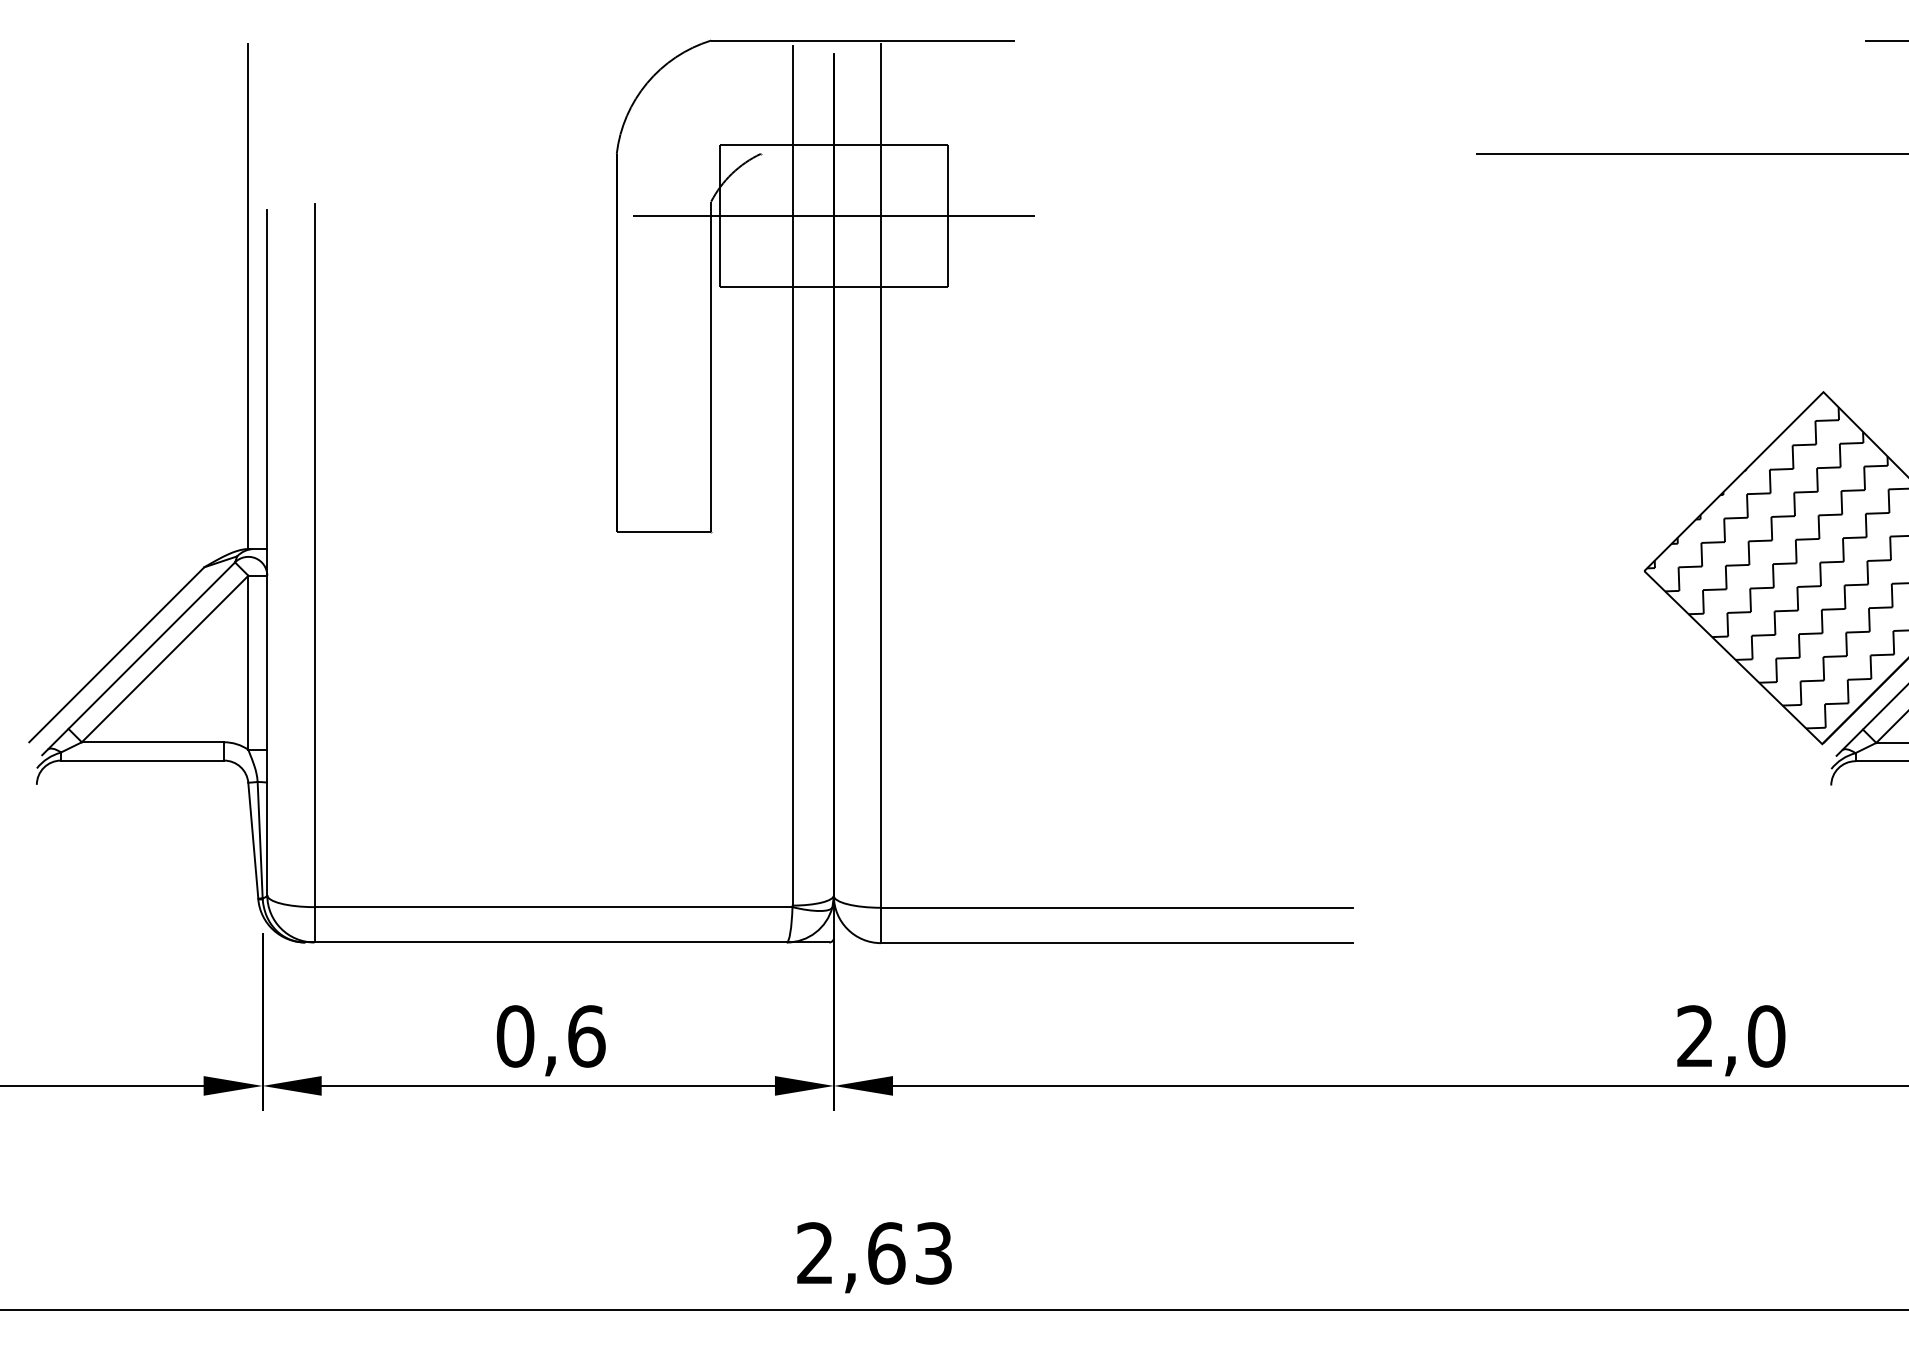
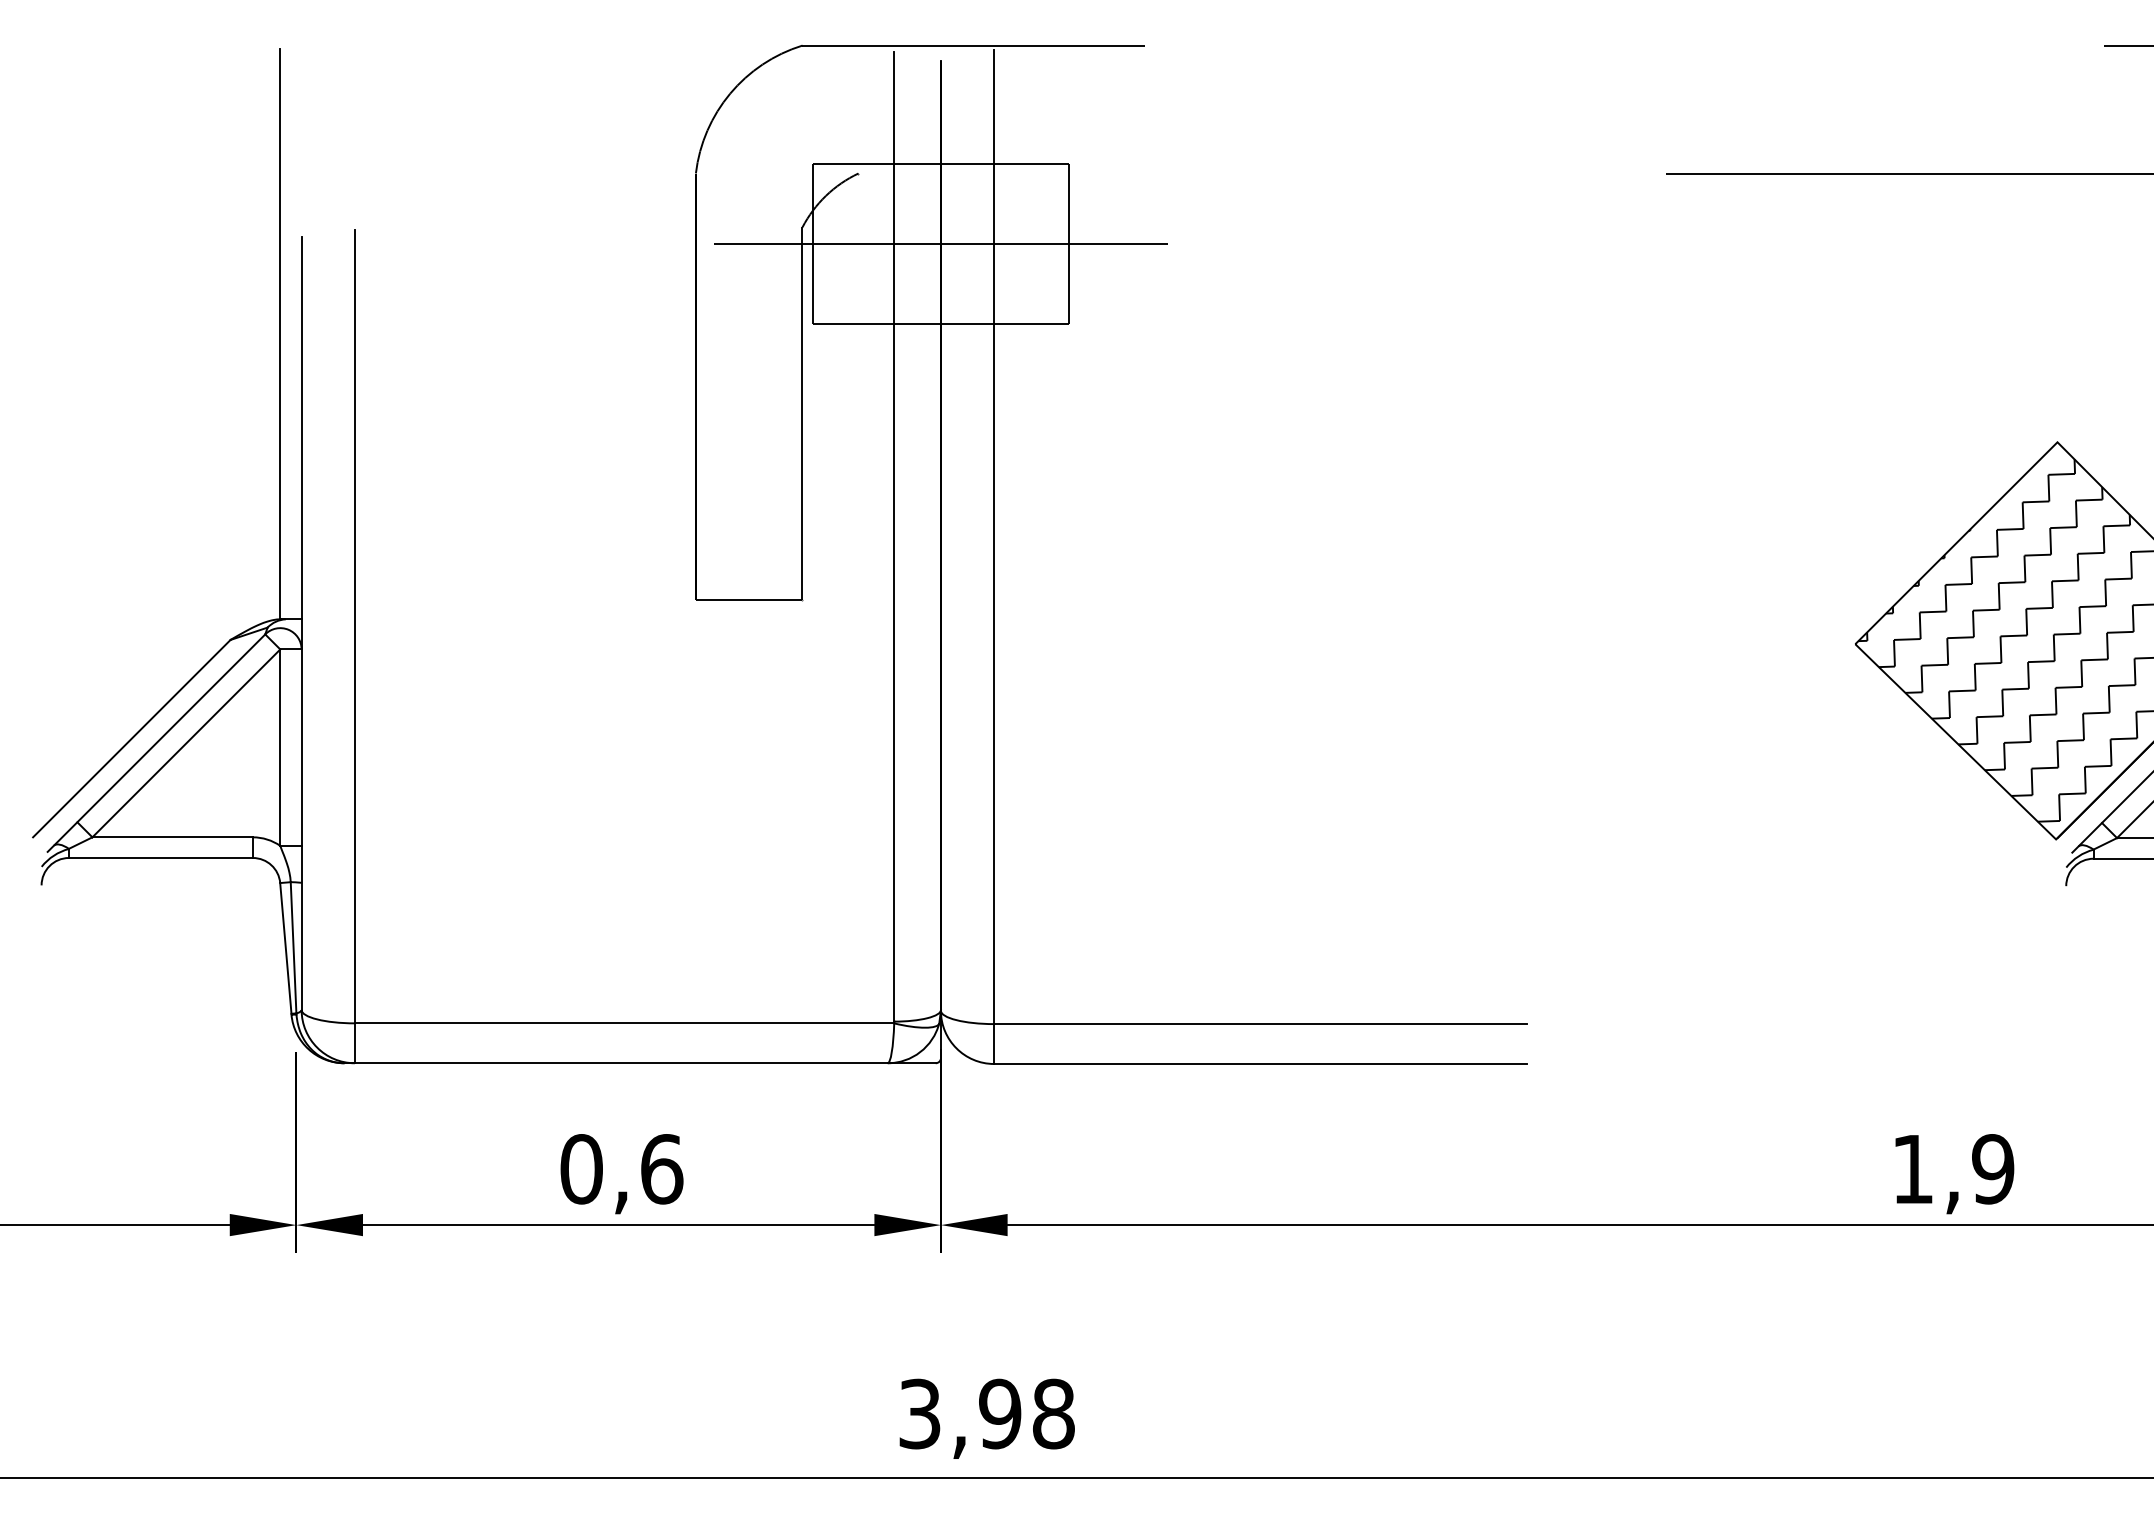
text: (1731, 1036) -> (1953, 1169), 2,0 -> 1,9
text: (874, 1253) -> (986, 1414), 2,63 -> 3,98

